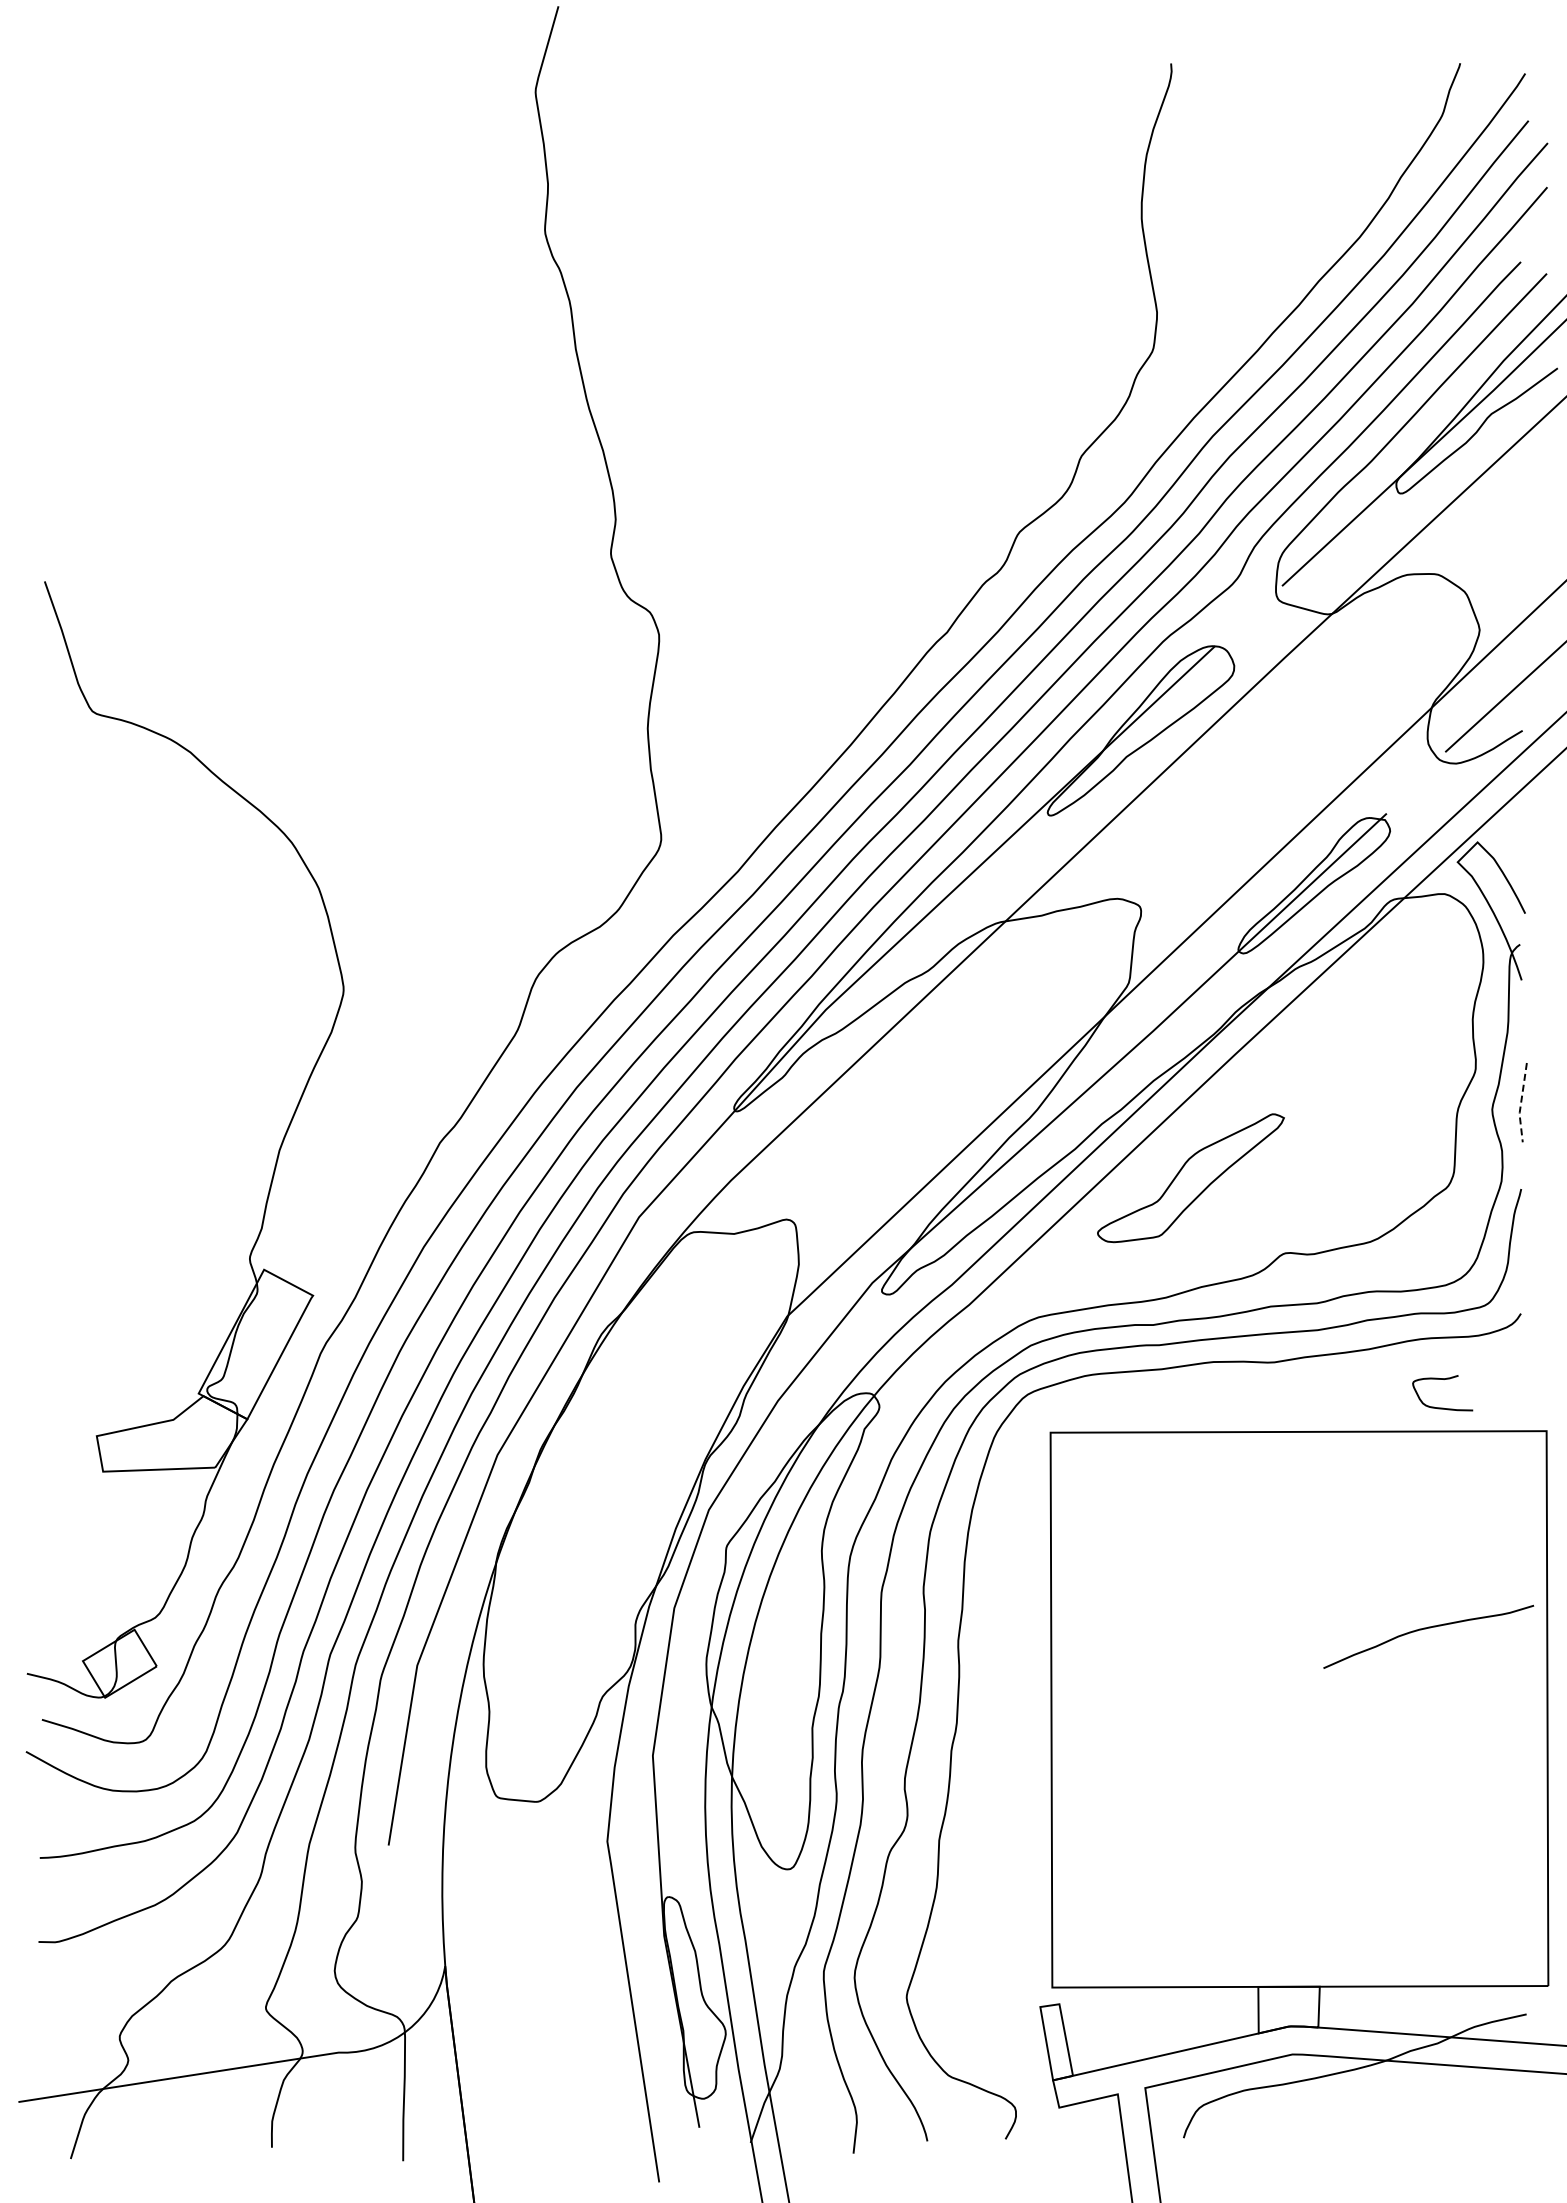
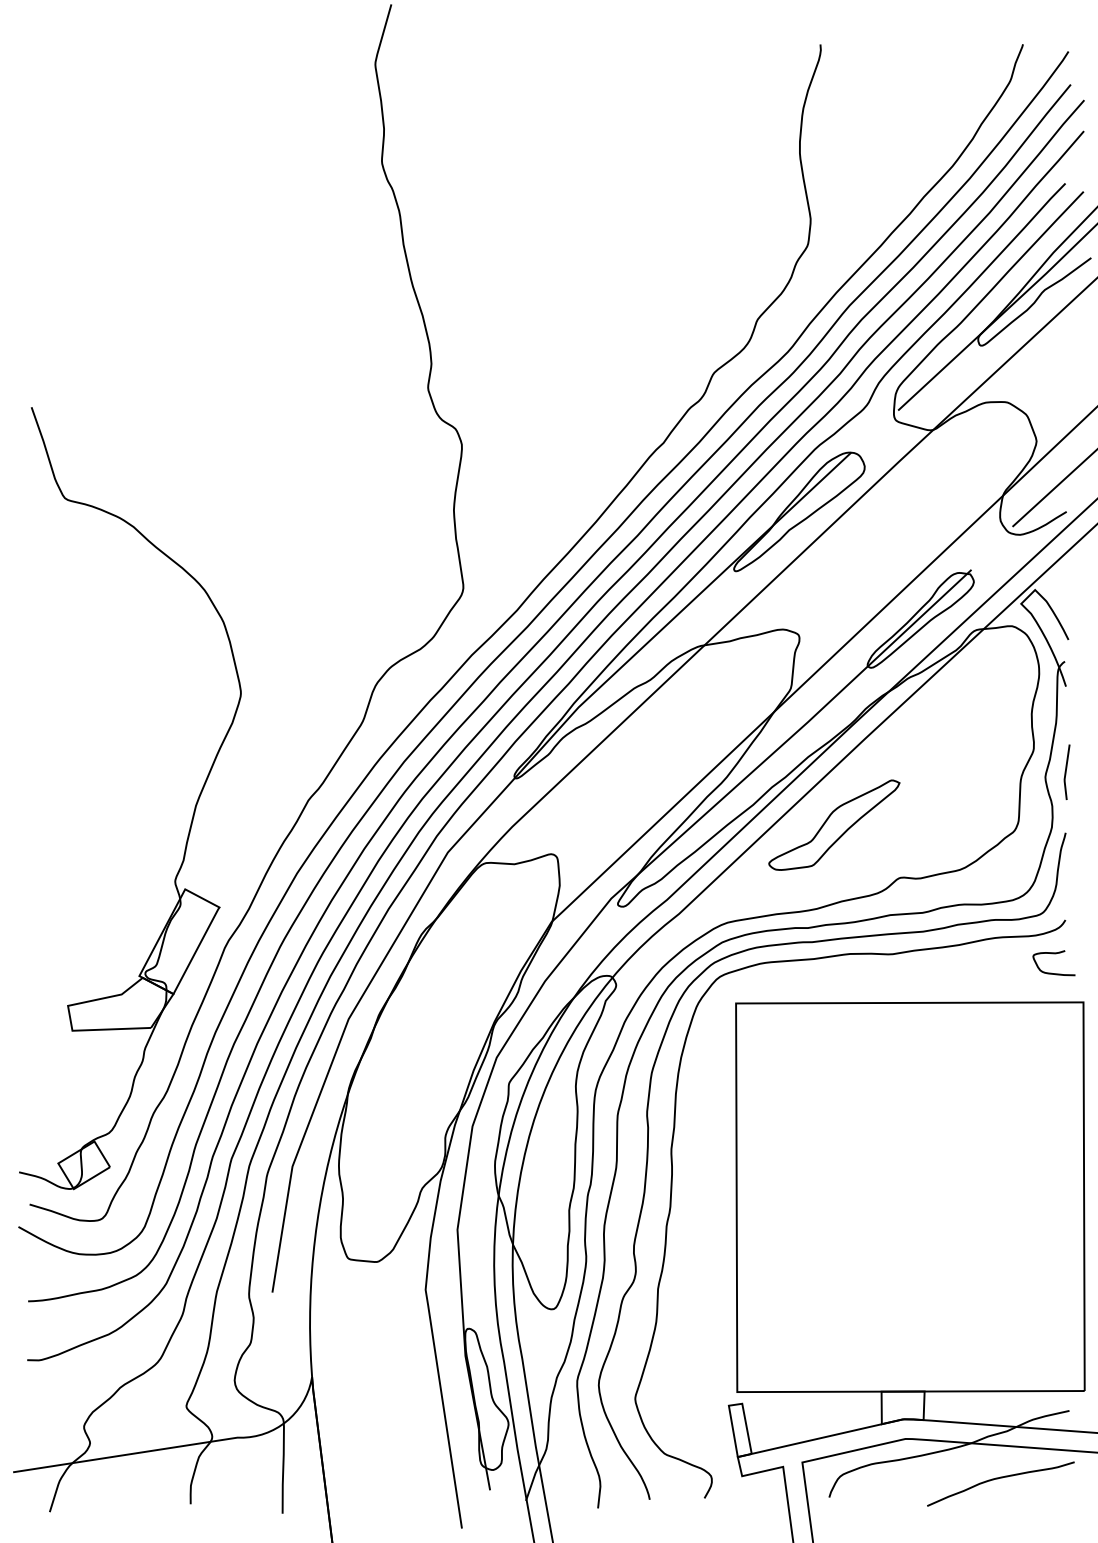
line: (1520, 1103) -> (1065, 772), dashed -> solid
curve: (1442, 1379) -> (1053, 953), moved
curve: (1426, 1629) -> (999, 1478), moved

